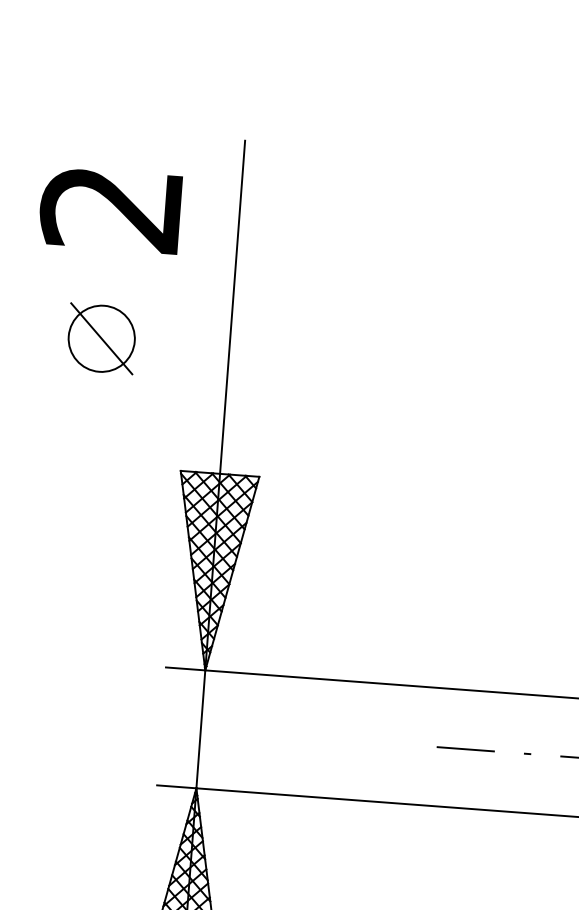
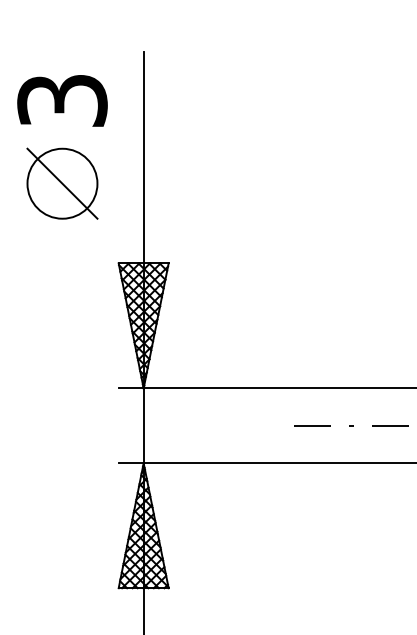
text: (111, 209) -> (62, 101), 2 -> 3
part: (101, 338) -> (62, 183), size x1.67

